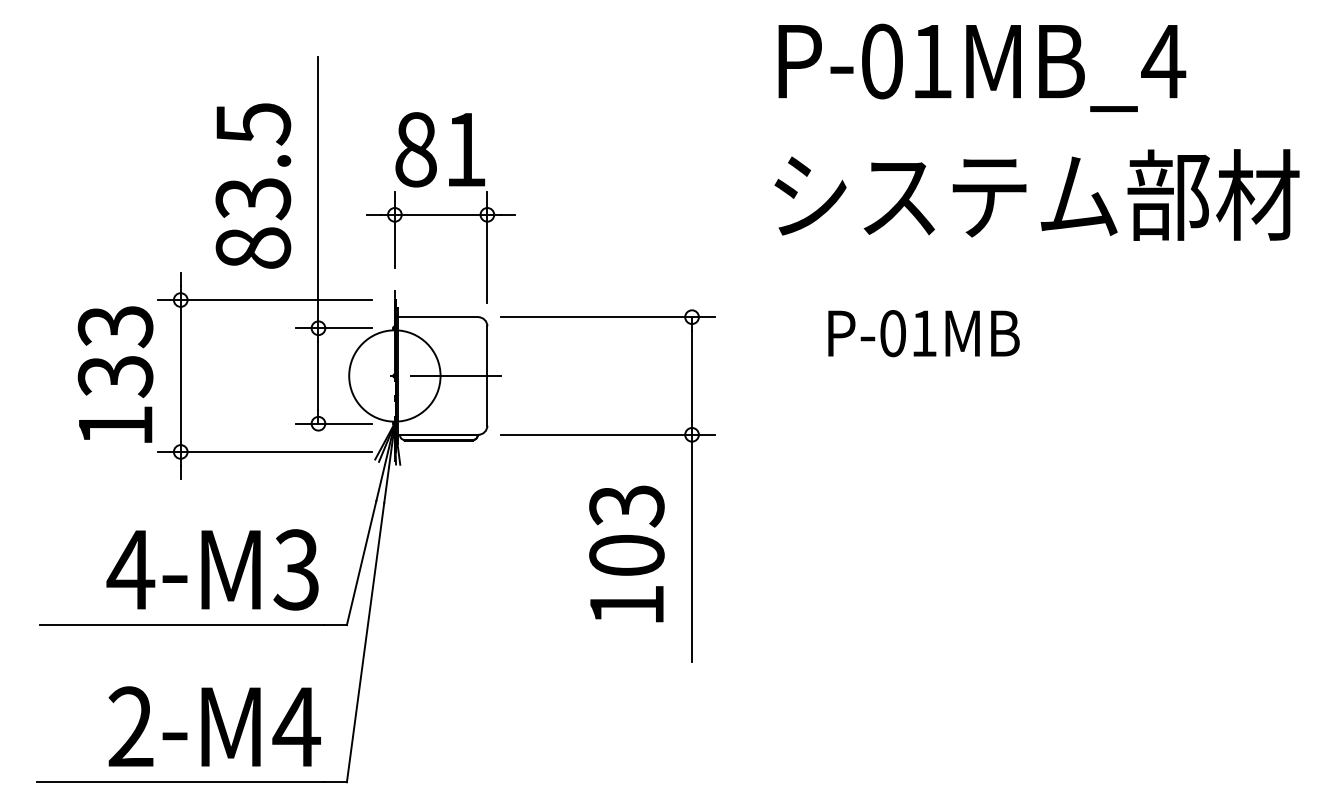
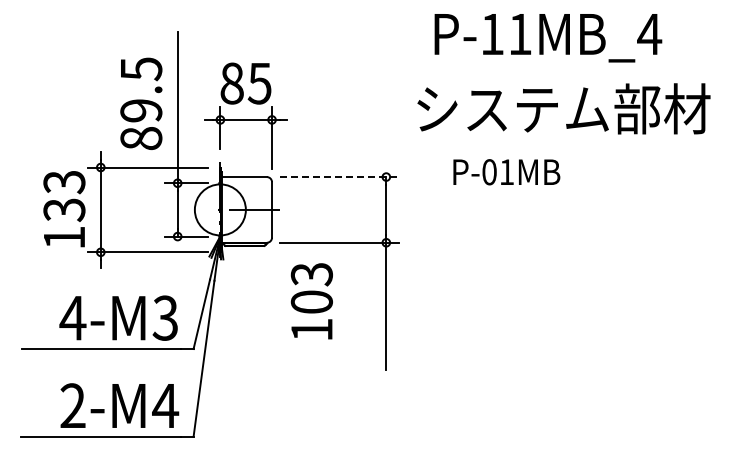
text: (882, 61) -> (492, 34), P-01MB_4 -> P-11MB_4
text: (464, 149) -> (259, 83), 81 -> 85
text: (1036, 194) -> (563, 108), moved
text: (253, 197) -> (141, 110), 83.5 -> 89.5
line: (608, 317) -> (339, 177), solid -> dashed
text: (923, 334) -> (506, 172), moved
text: (626, 554) -> (311, 301), moved

